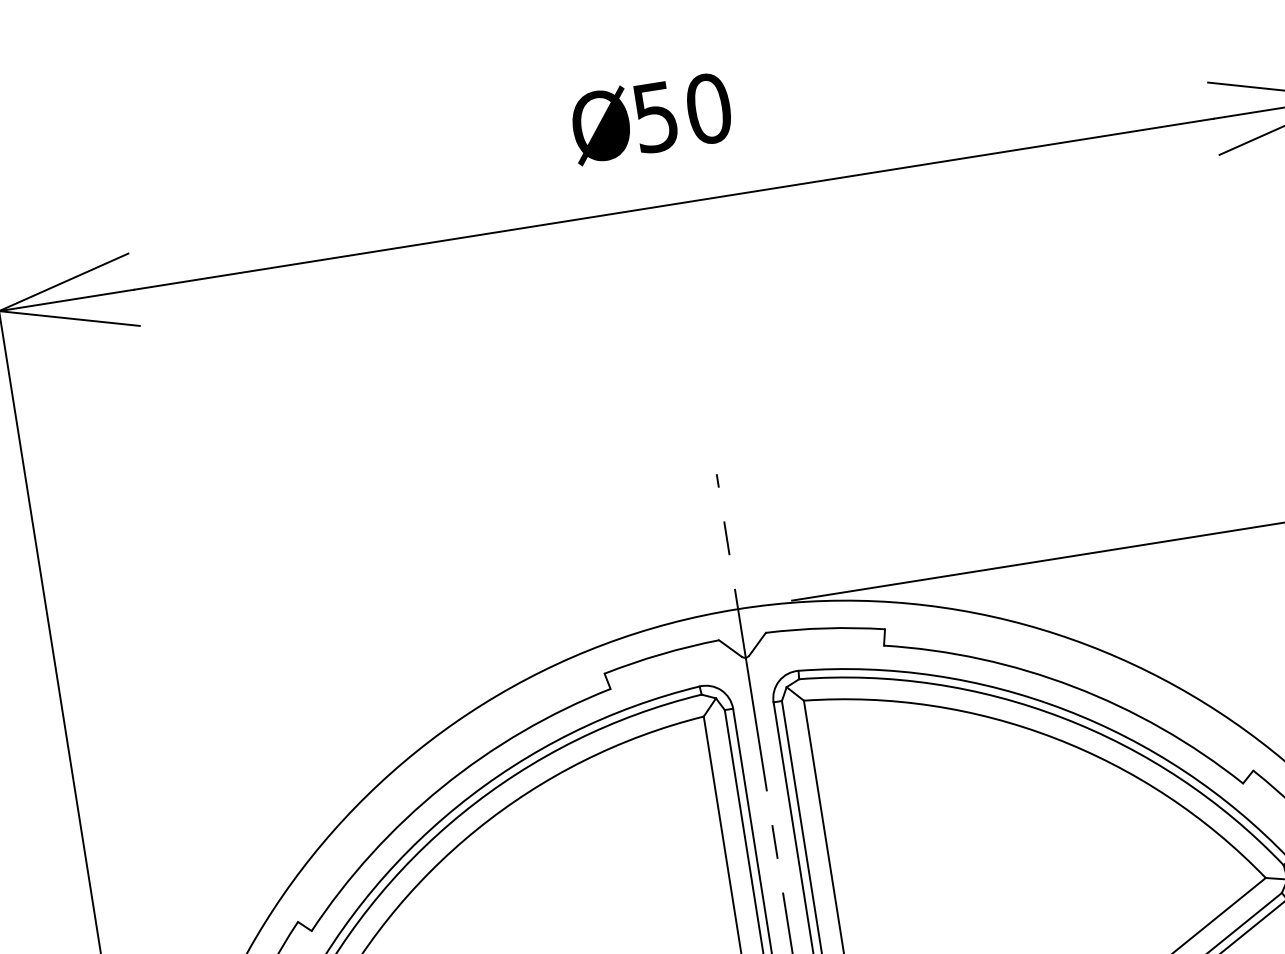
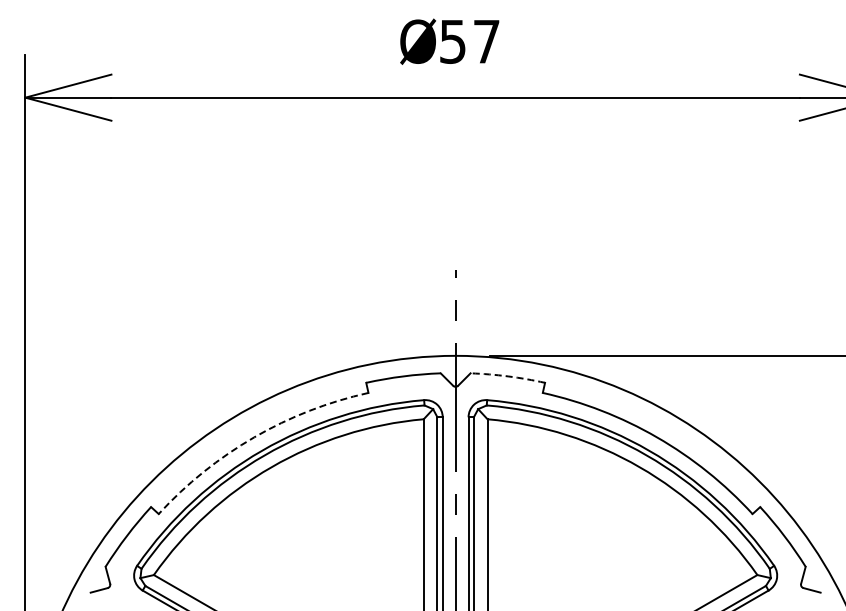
text: (708, 108) -> (486, 41), 50 -> 57
arc: (826, 628) -> (508, 376), solid -> dashed
arc: (442, 787) -> (254, 437), solid -> dashed

